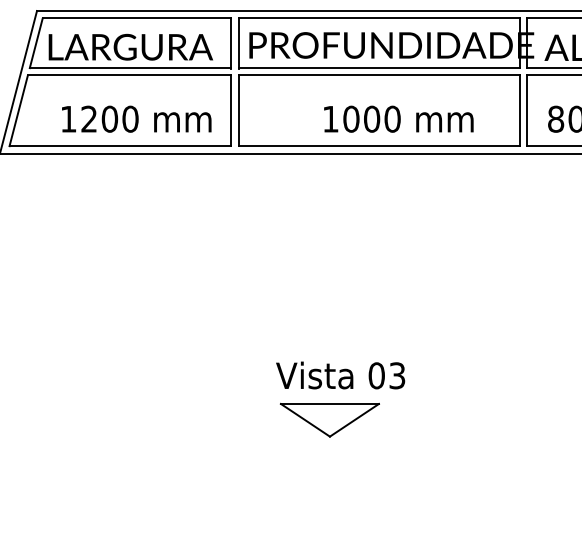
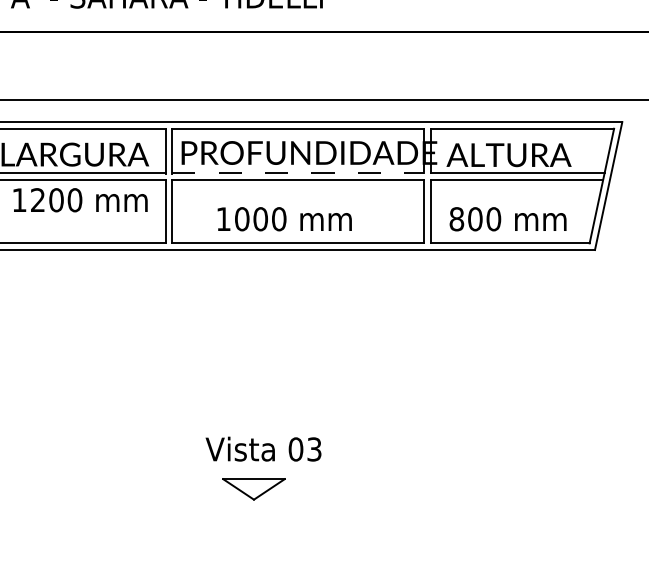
line: (379, 68) -> (298, 173), solid -> dashed
text: (136, 119) -> (80, 200), moved
text: (398, 119) -> (284, 219), moved
part: (329, 420) -> (253, 489), size x0.7

